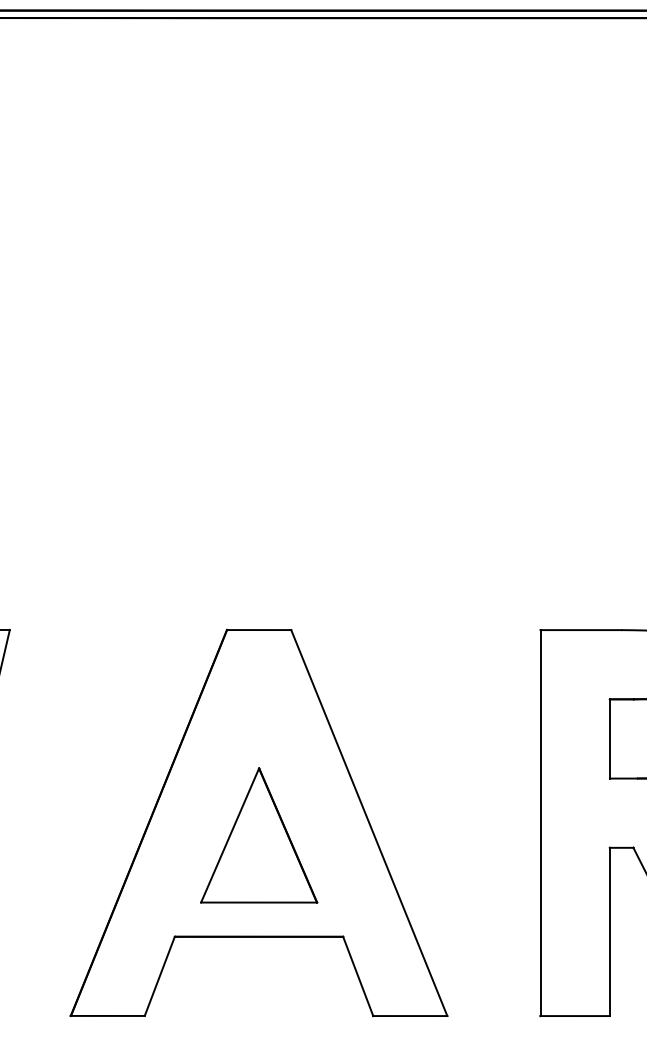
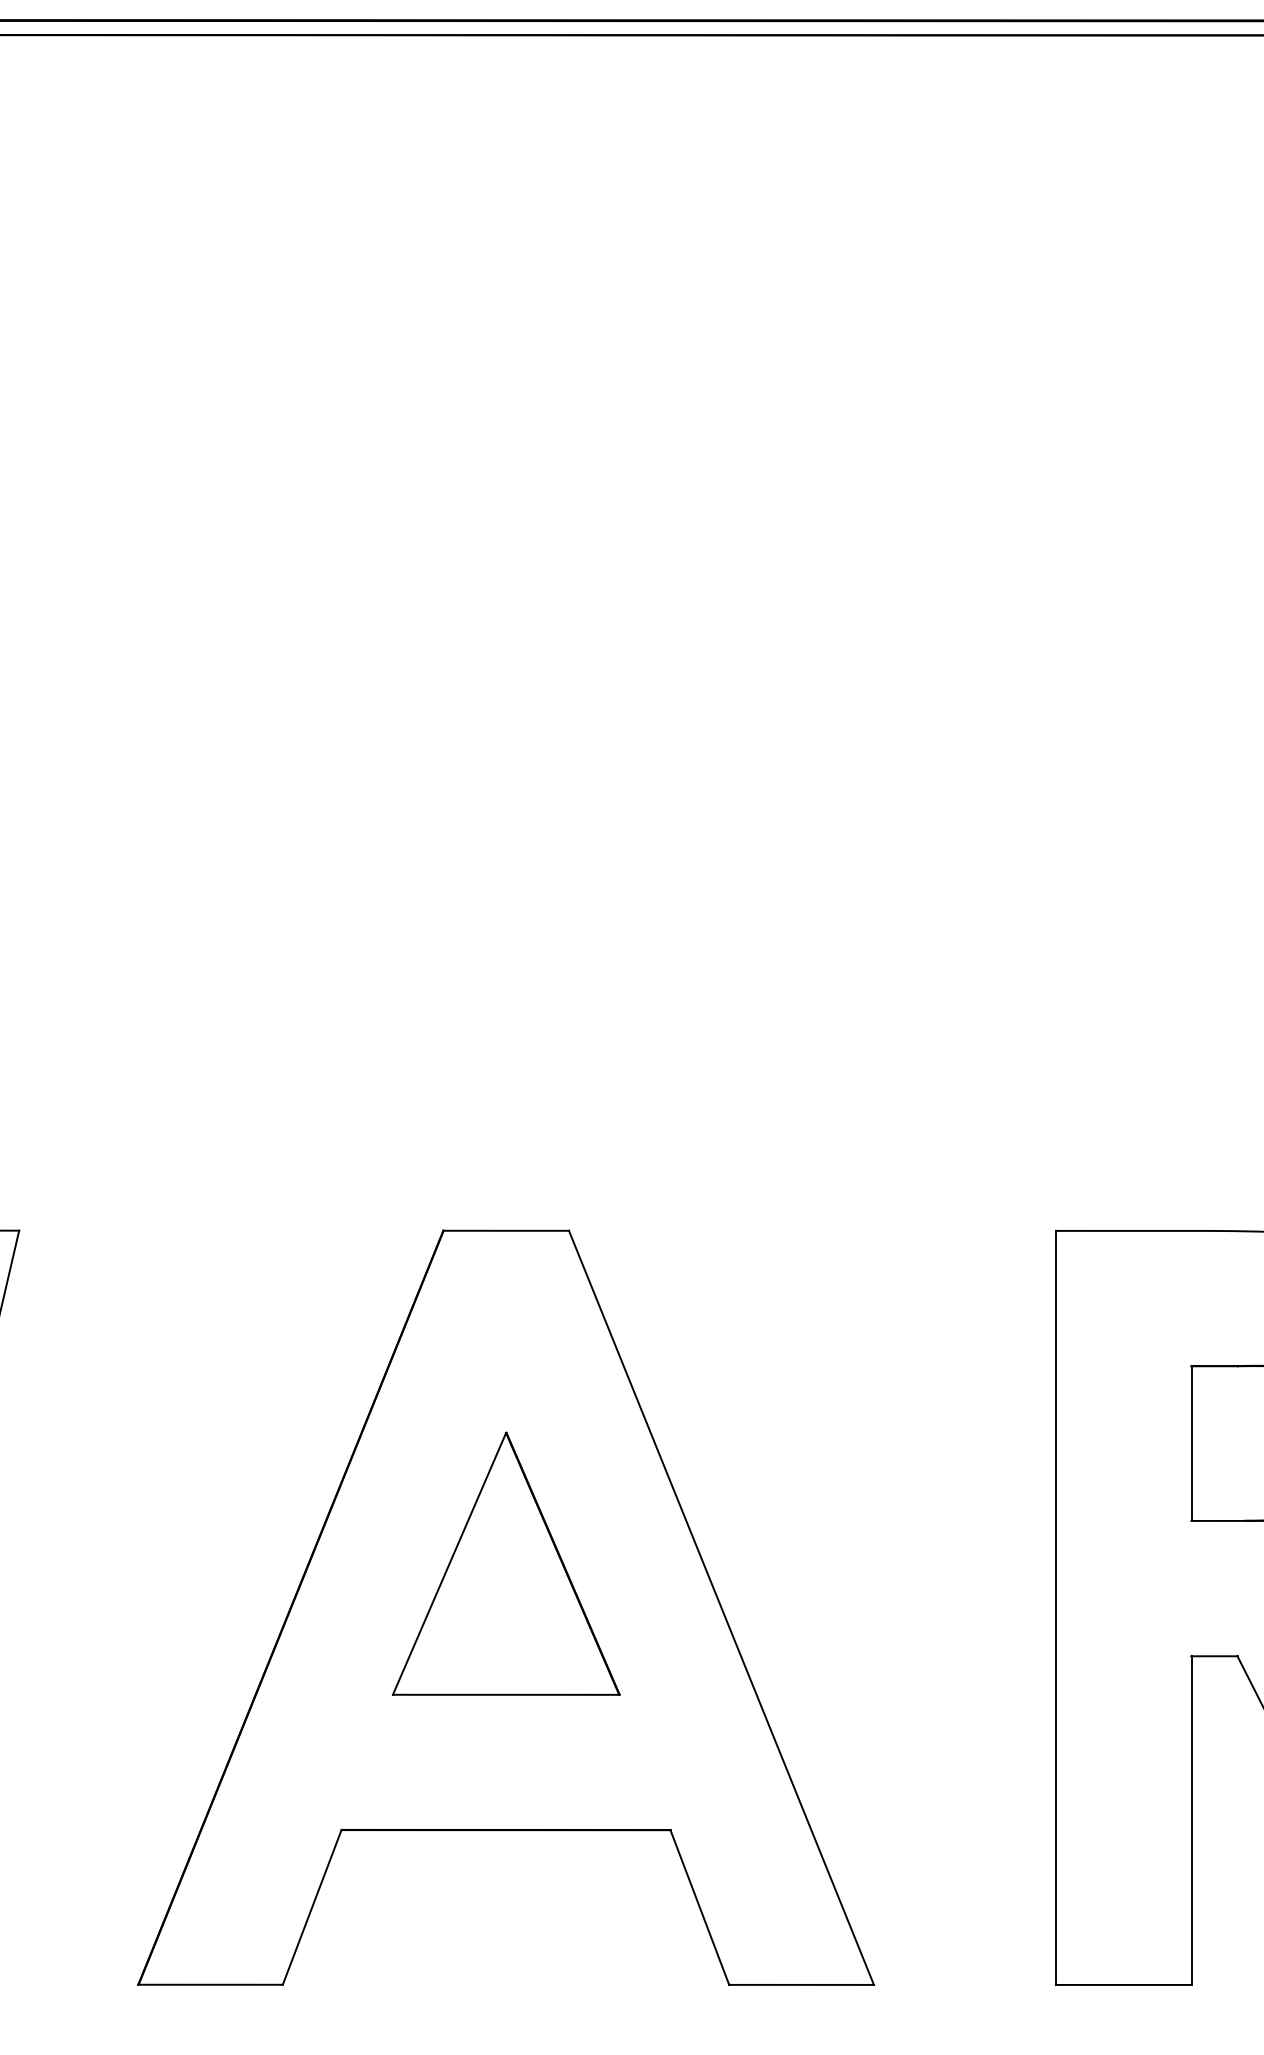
part: (259, 835) -> (506, 1563), moved

